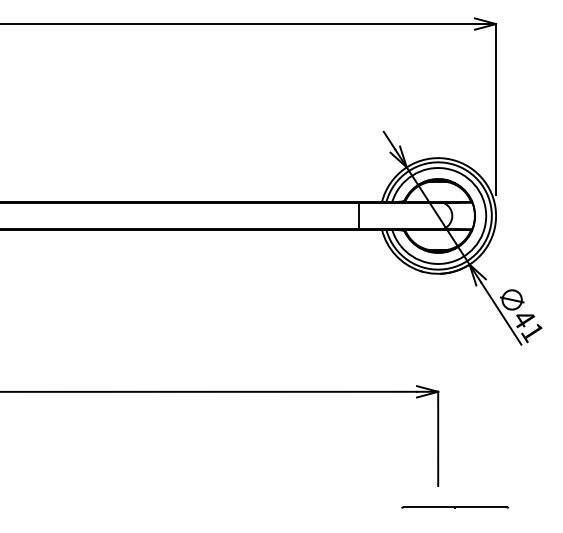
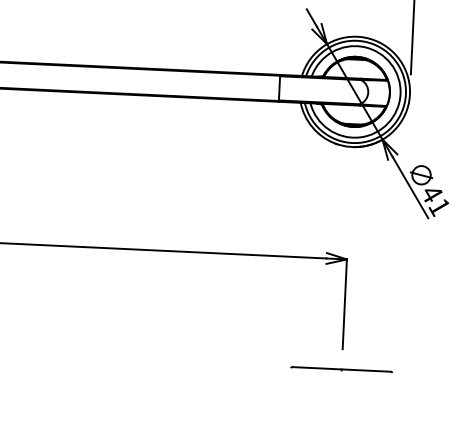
line: (455, 507) -> (342, 369), moved

